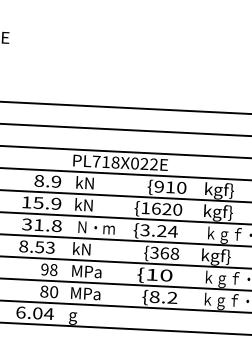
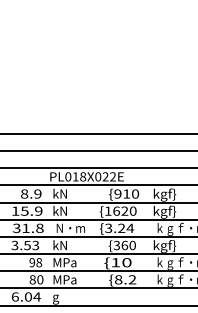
text: (96, 161) -> (68, 176), PL718X022E -> PL018X022E
text: (23, 246) -> (14, 245), 8.53 -> 3.53
text: (174, 253) -> (132, 245), 368 -> 360

